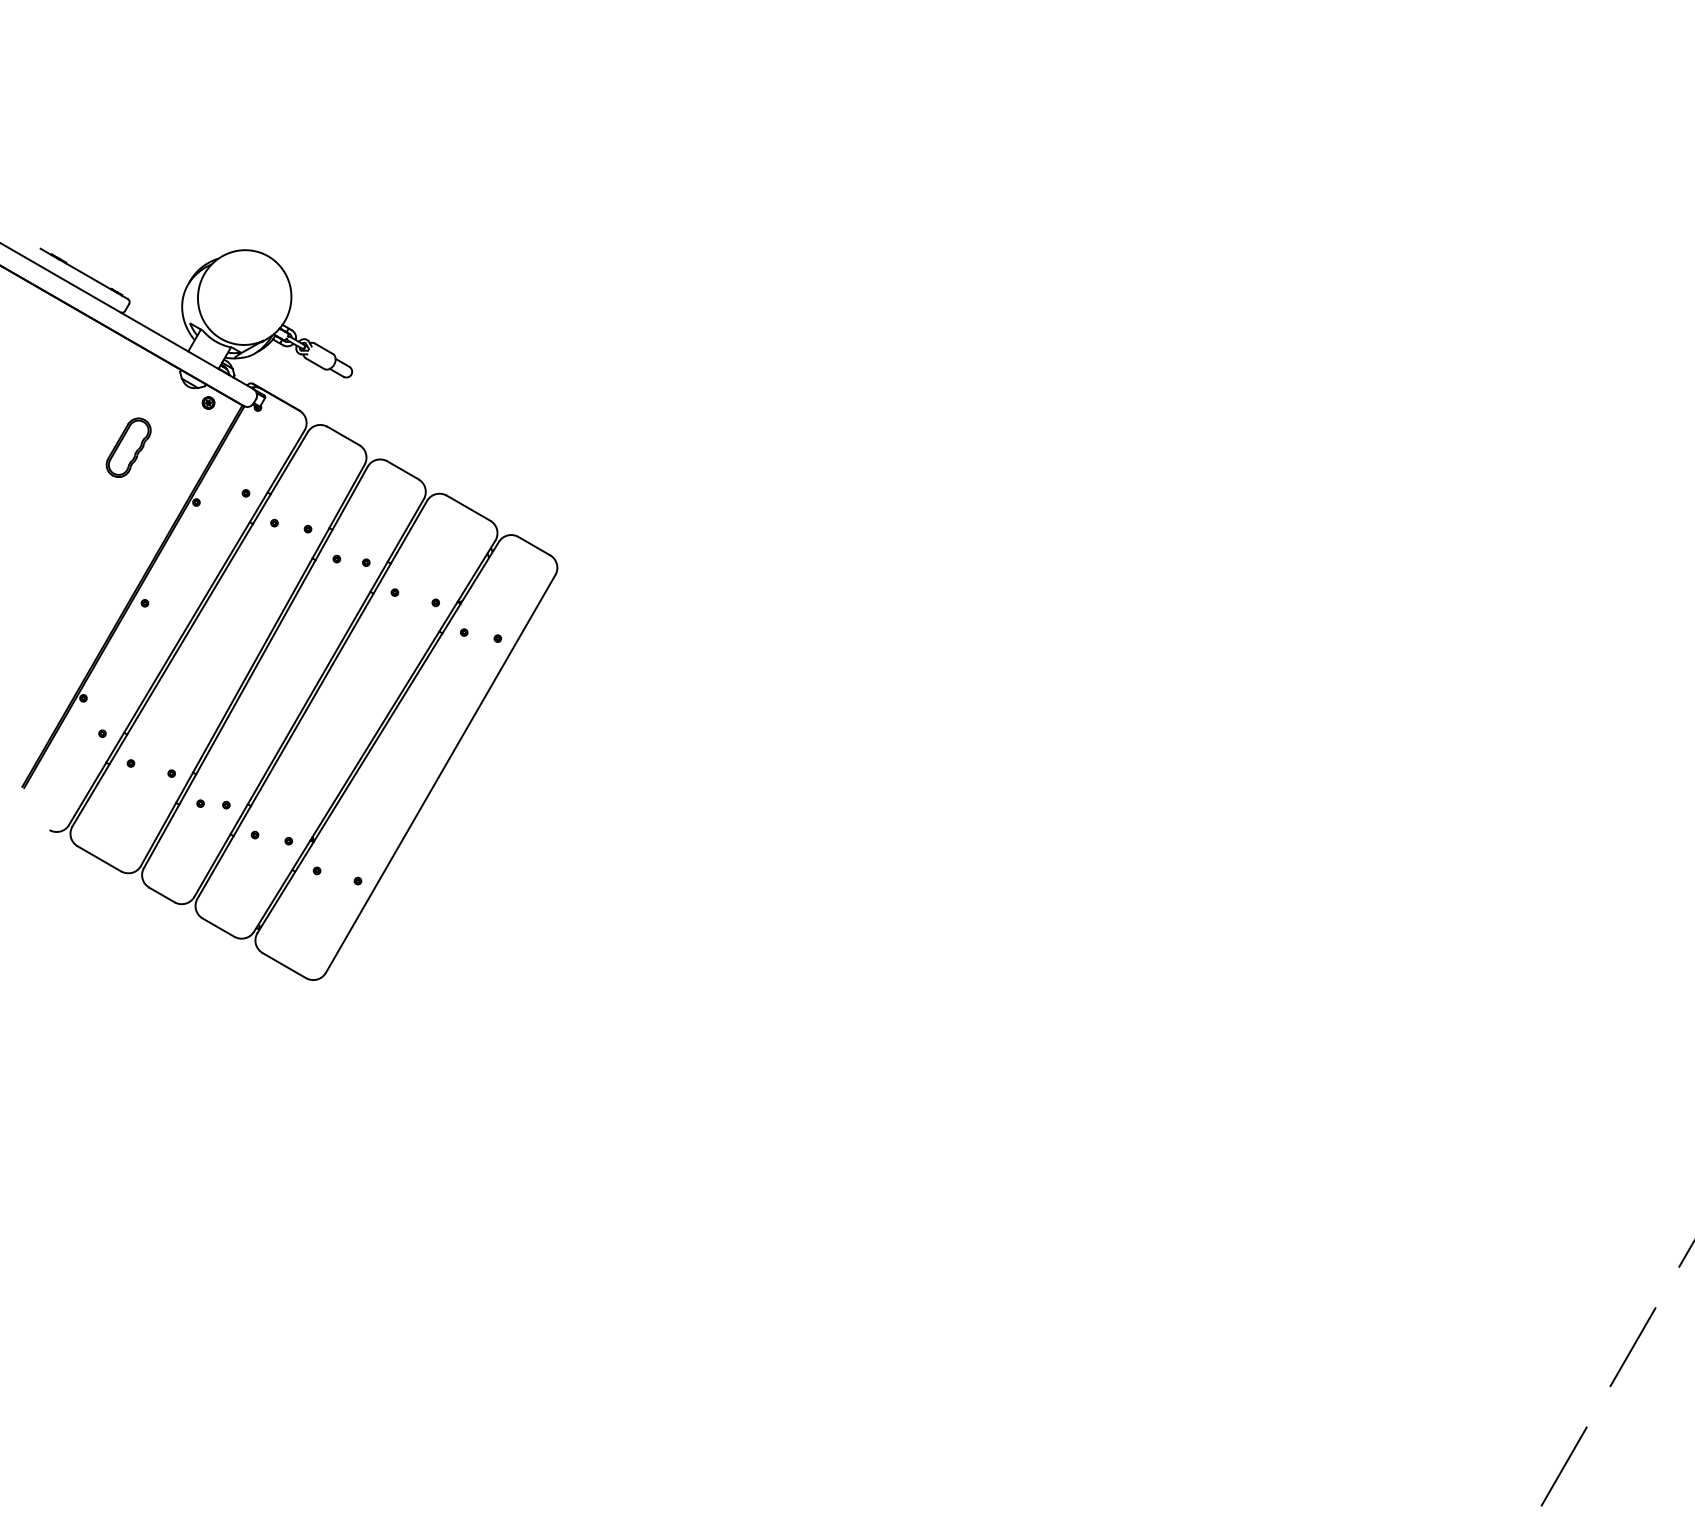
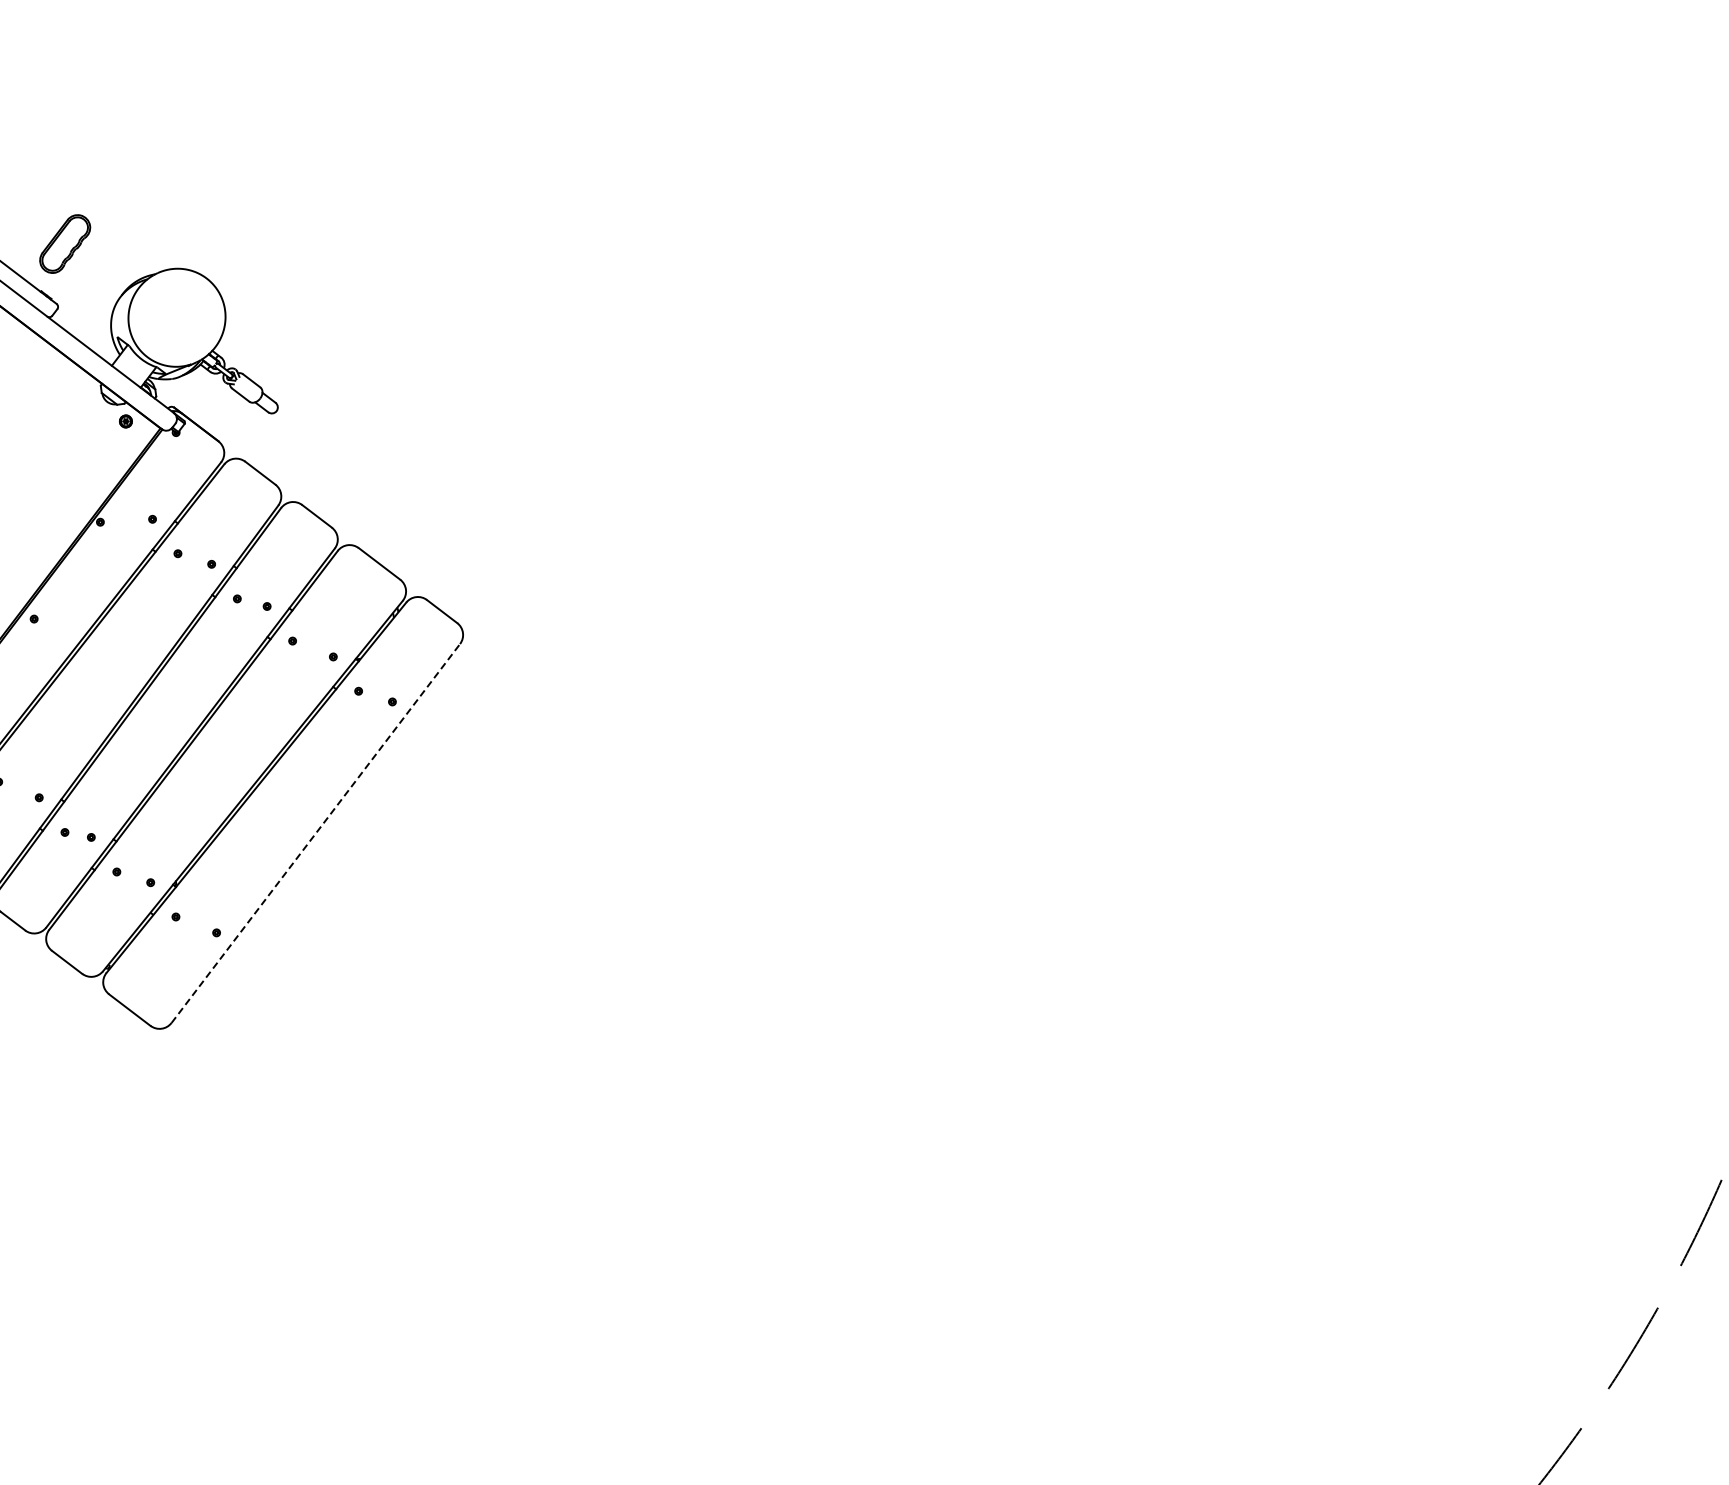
part: (128, 447) -> (65, 243), moved
line: (440, 773) -> (315, 833), solid -> dashed

